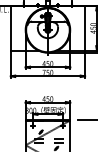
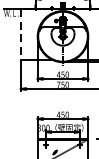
line: (10, 28) -> (20, 34), solid -> dashed

